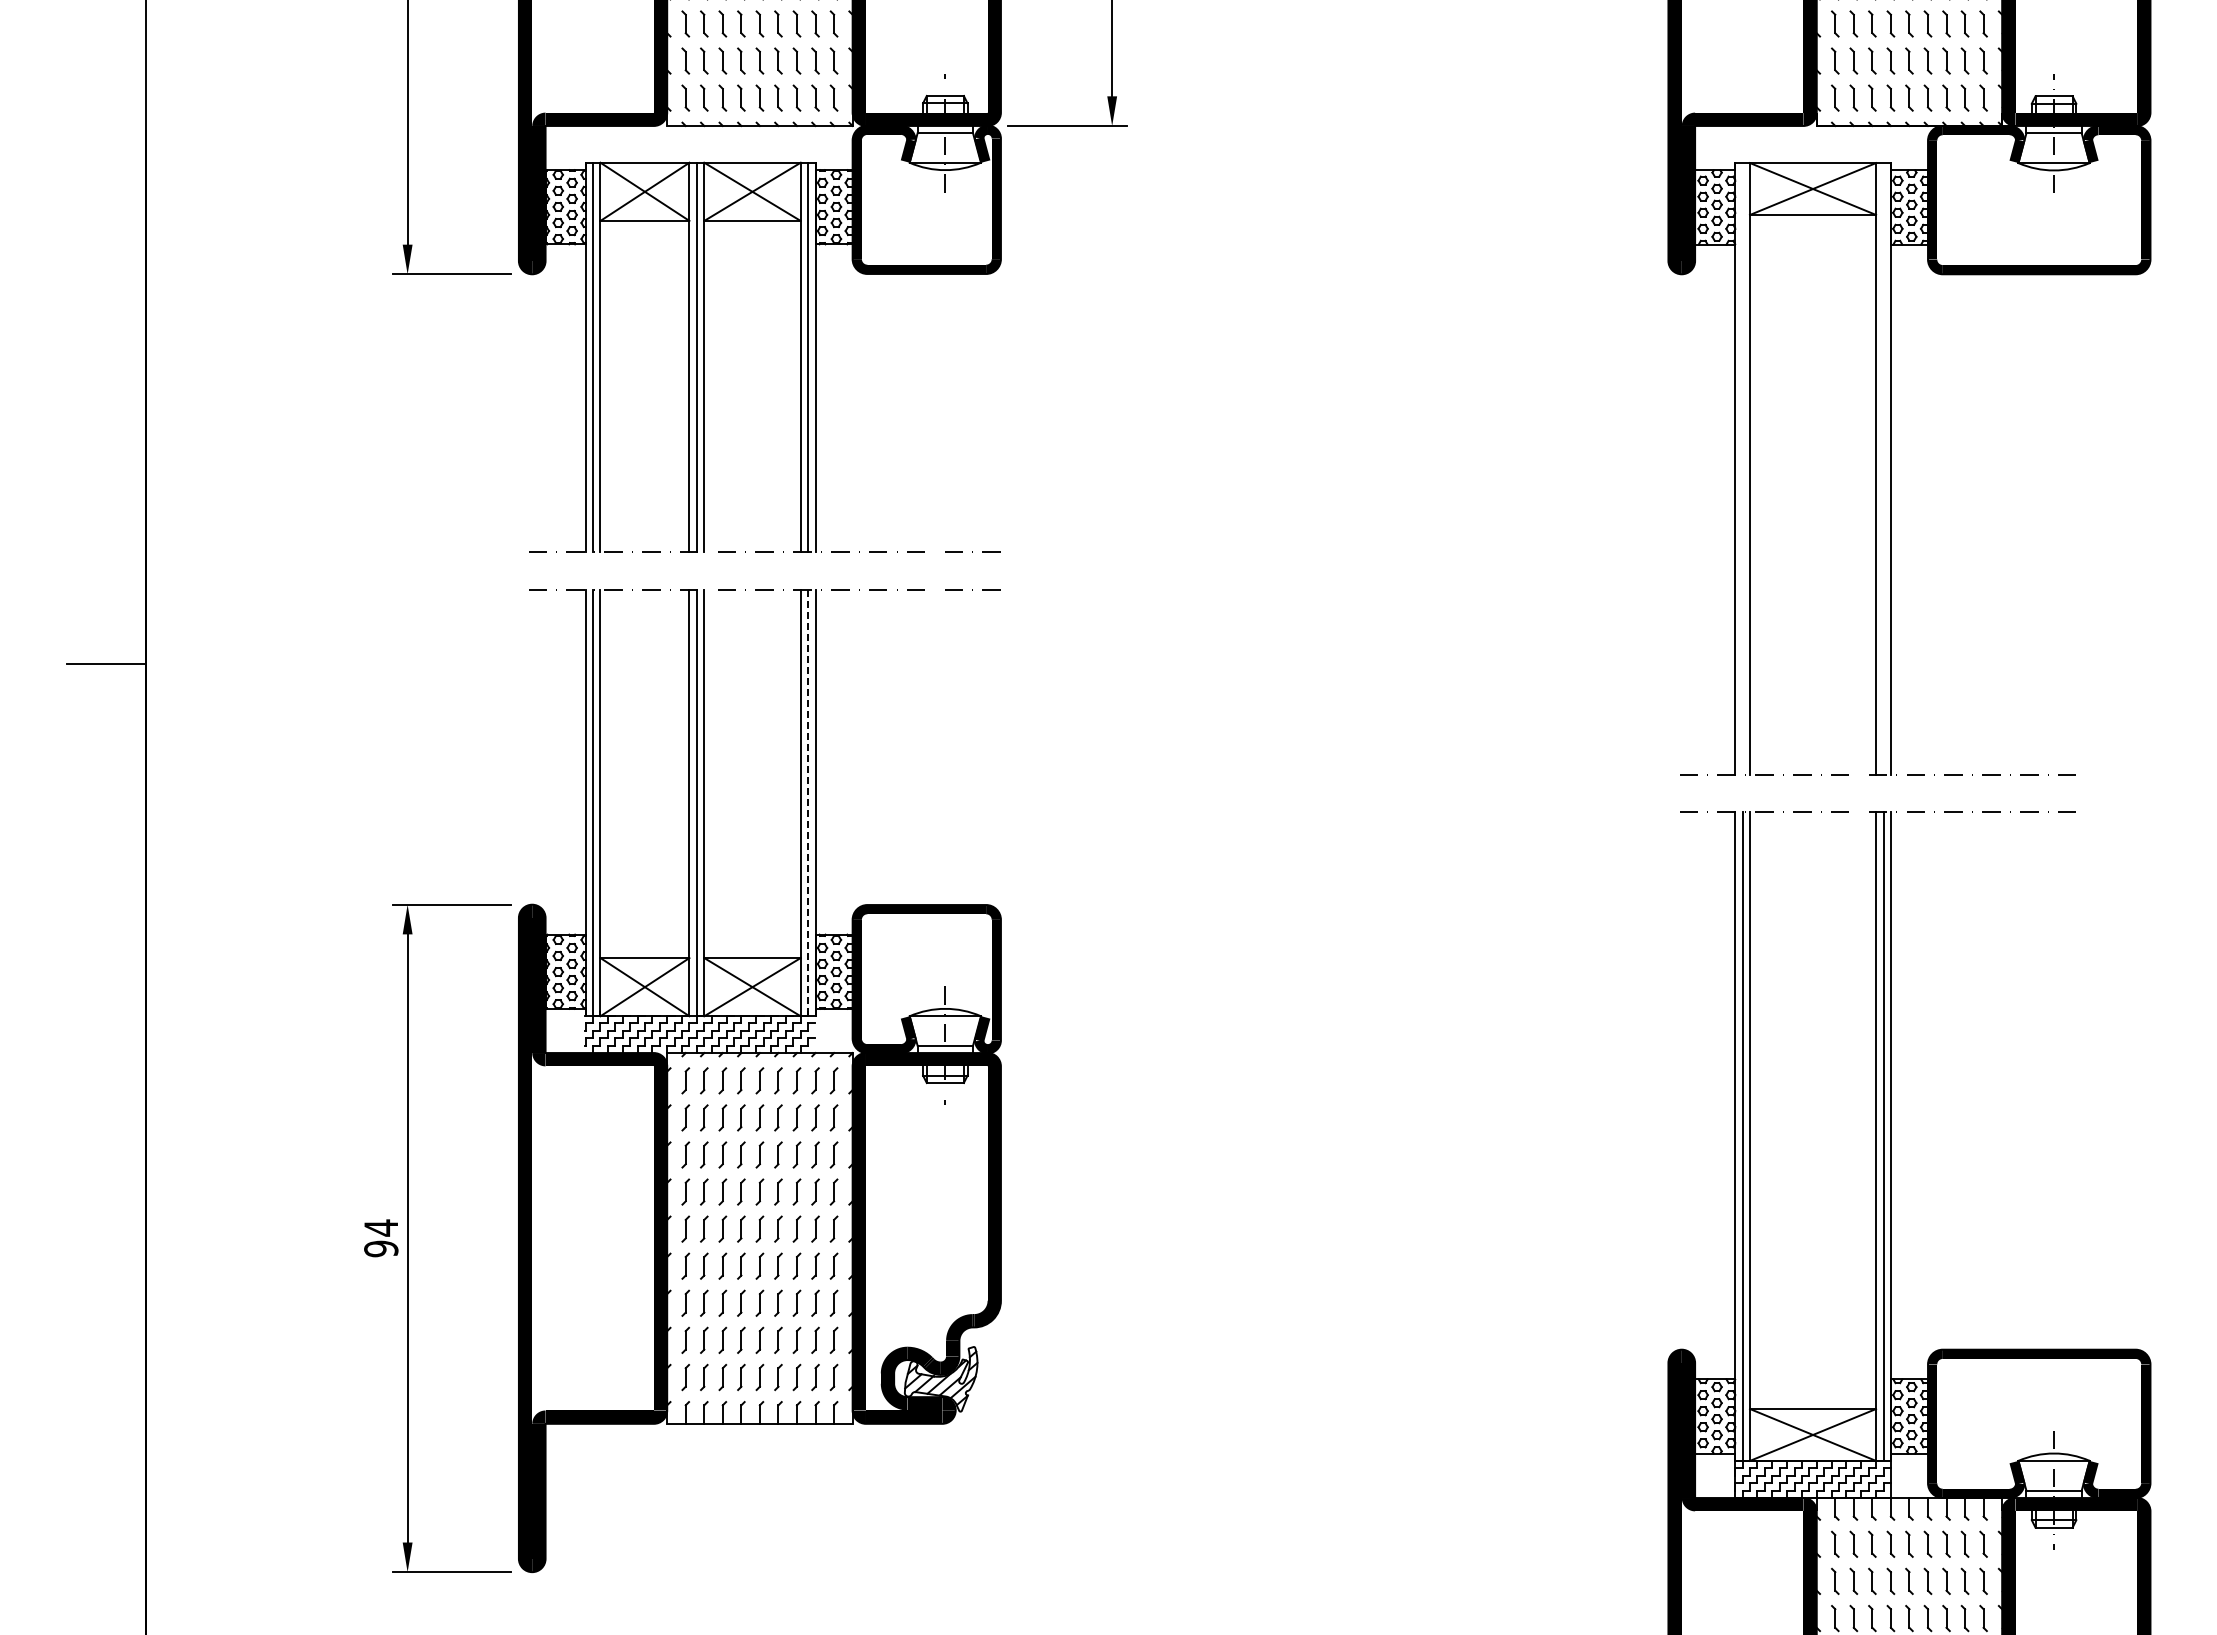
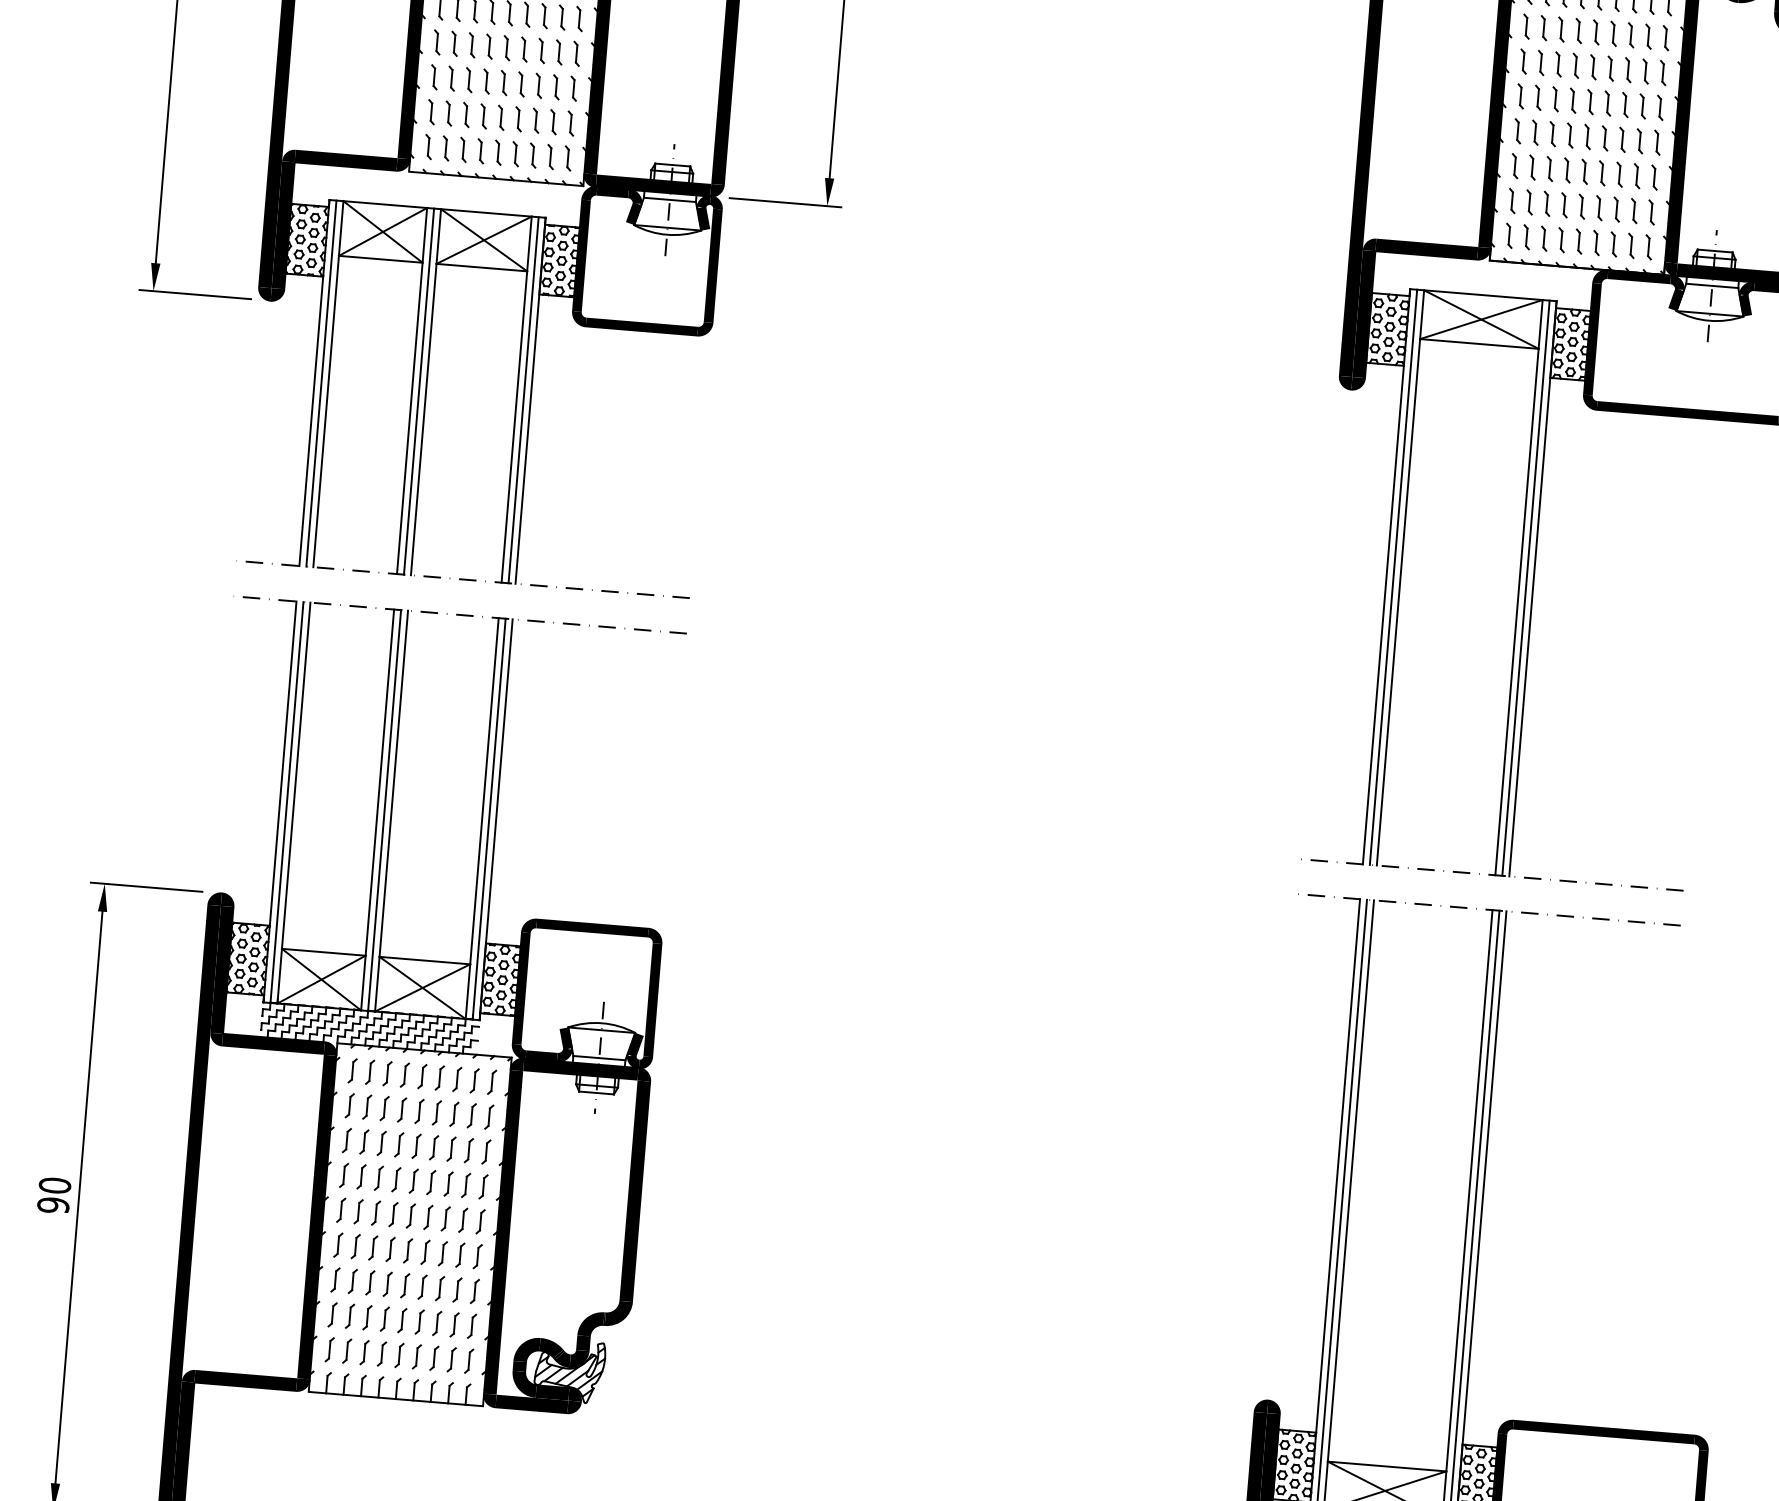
line: (1742, 468) -> (1393, 576), added
line: (1883, 468) -> (1526, 587), added
line: (808, 803) -> (489, 819), dashed -> solid
text: (381, 1227) -> (55, 1185), 94 -> 90

